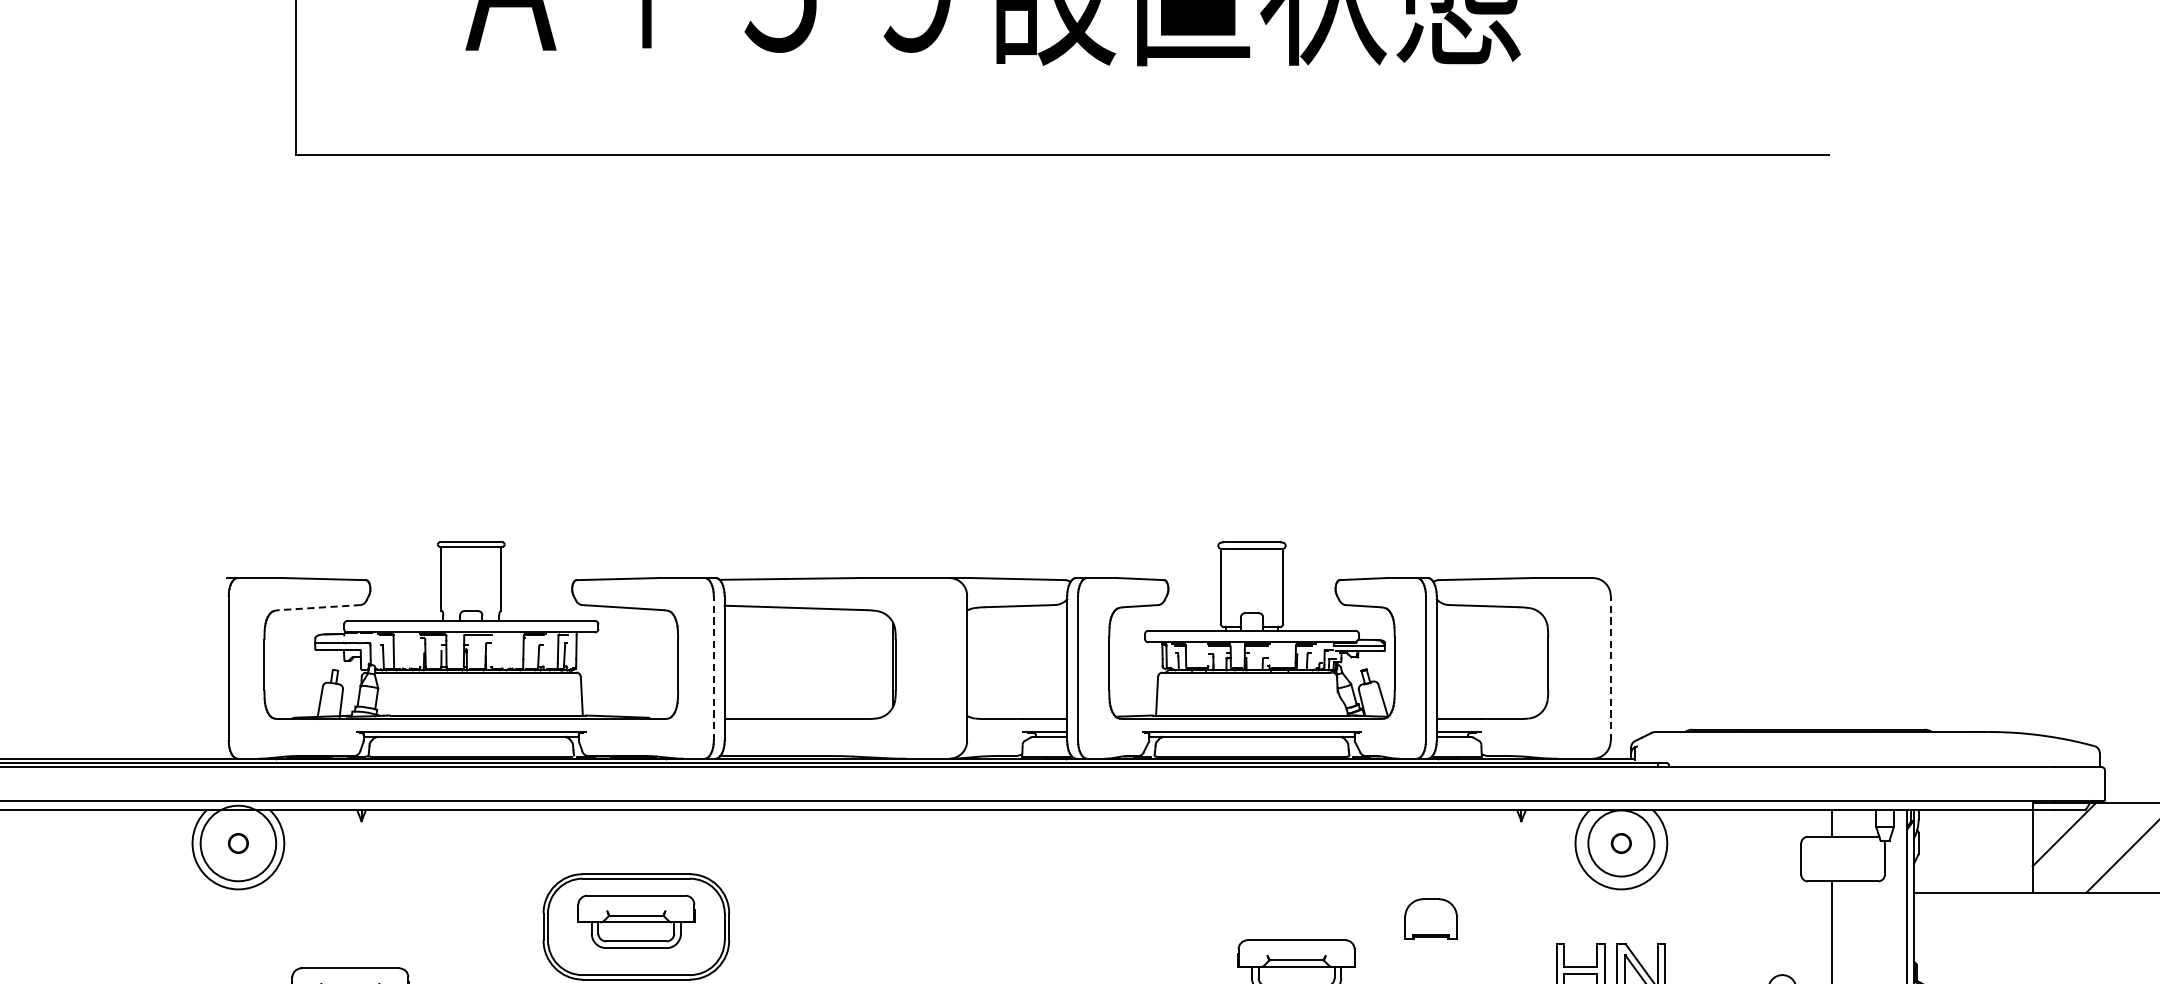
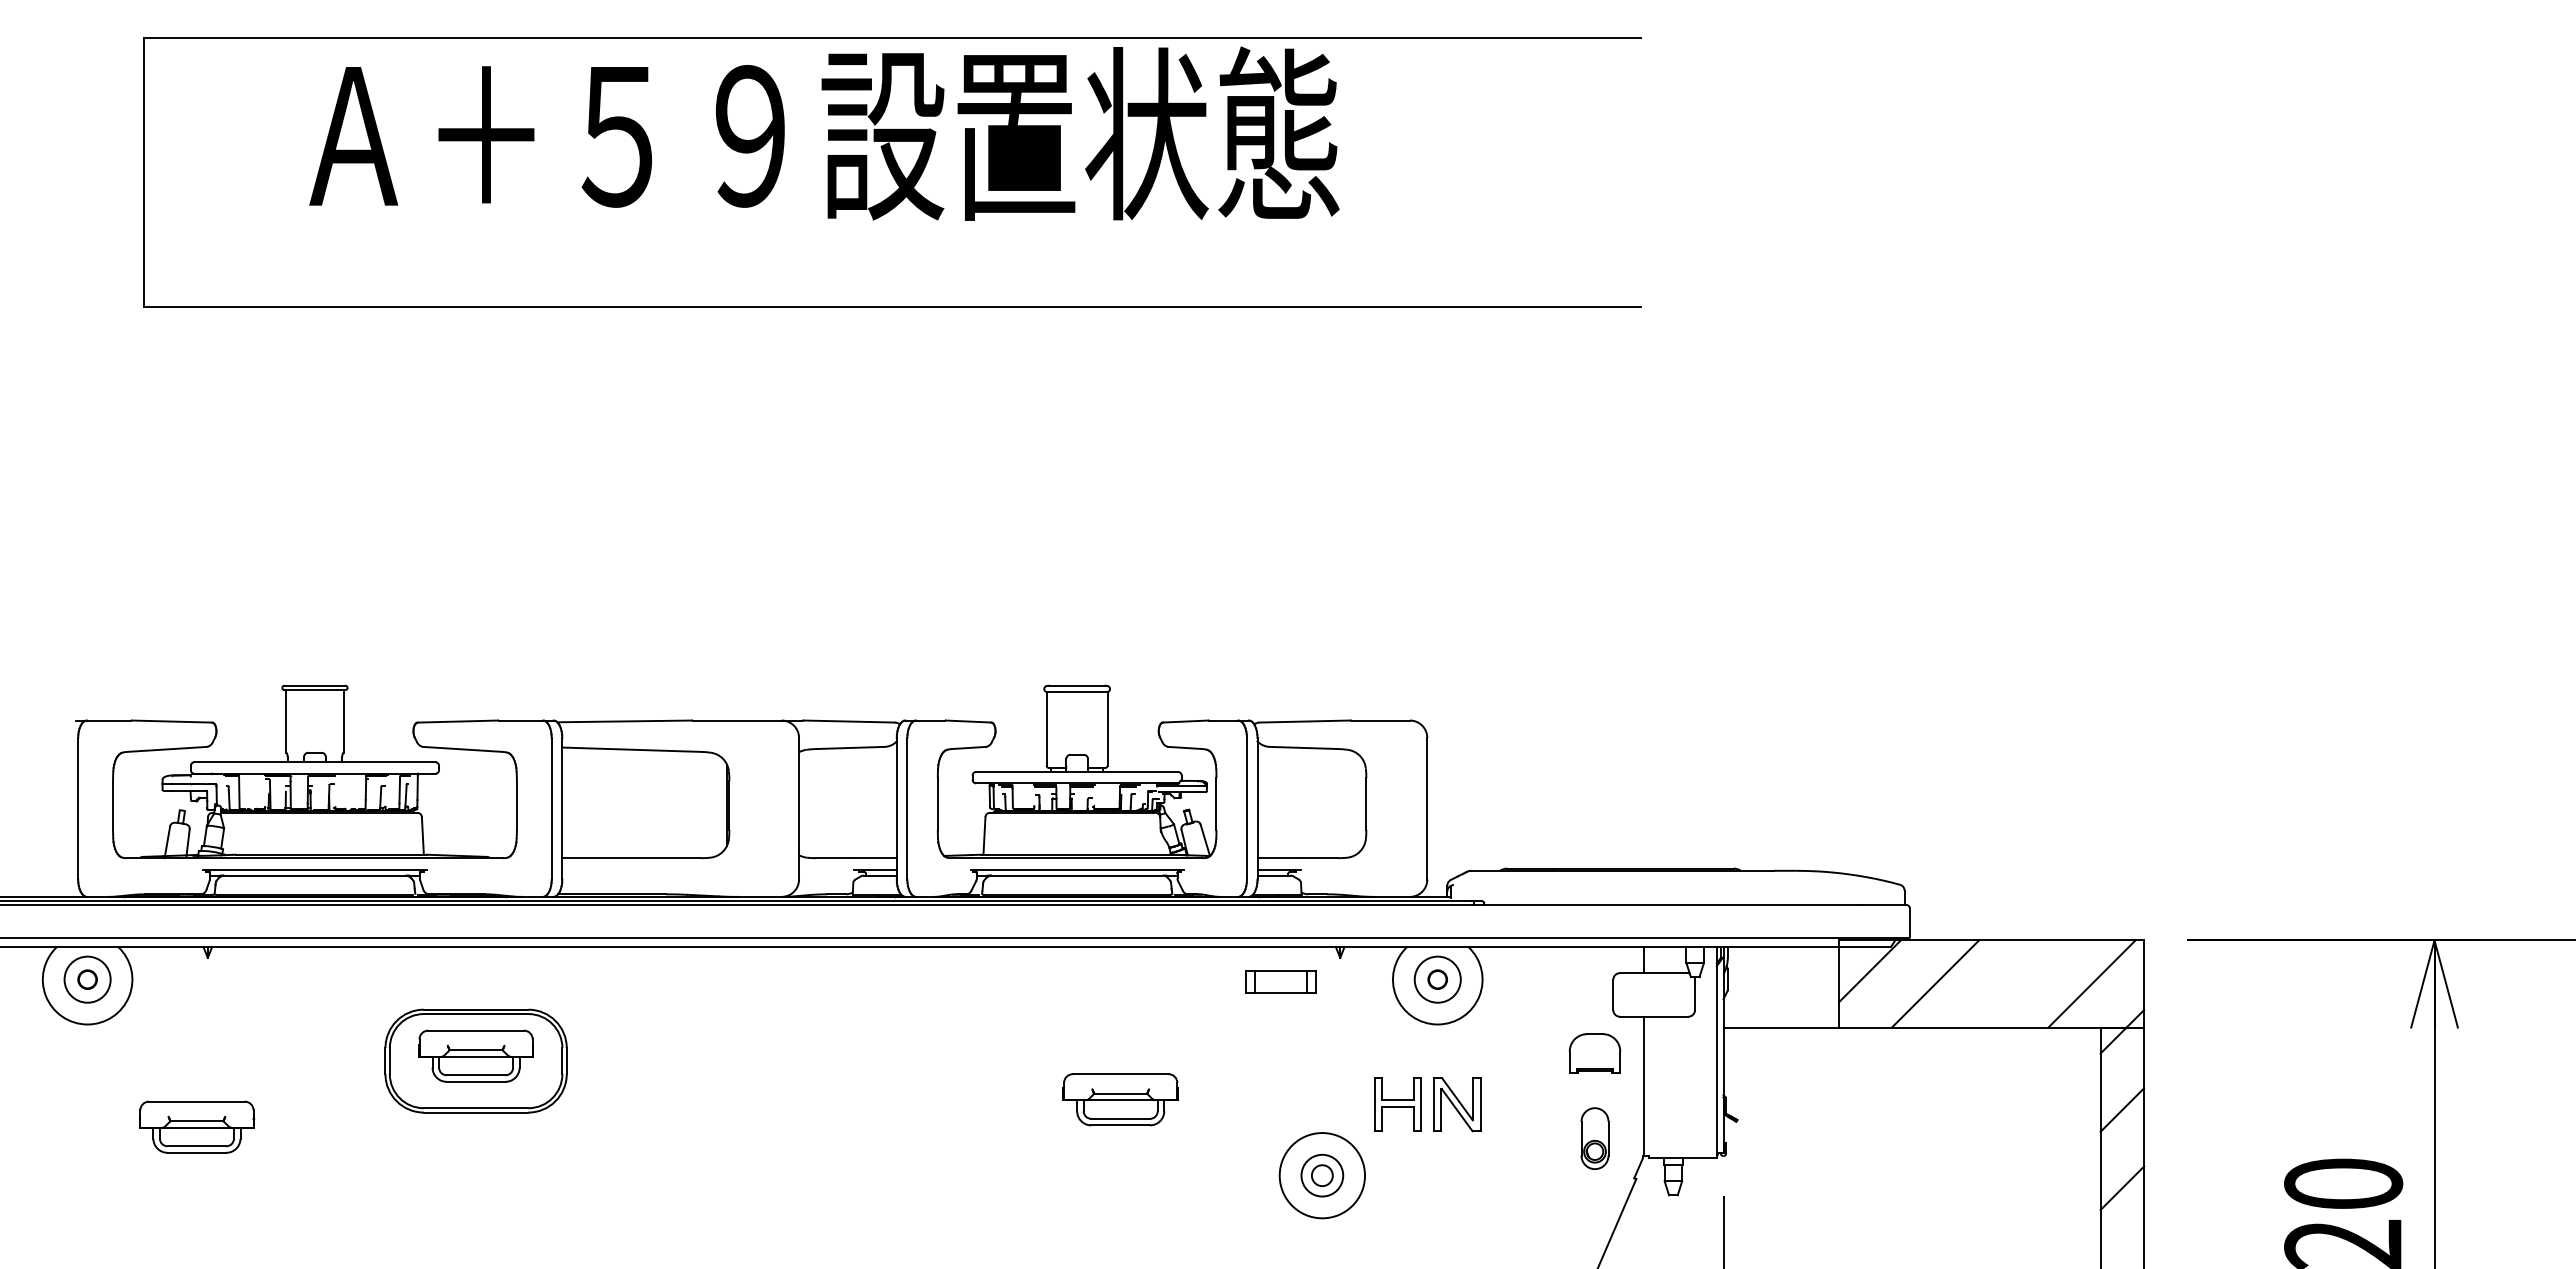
line: (319, 607) -> (166, 749), dashed -> solid
line: (713, 668) -> (551, 808), dashed -> solid
line: (1610, 668) -> (1427, 808), dashed -> solid
circle: (238, 843) -> (87, 979), size x0.62
circle: (1621, 843) -> (1437, 979), size x0.71
part: (1460, 845) -> (1280, 981), added
part: (1430, 919) -> (1594, 1053), moved

